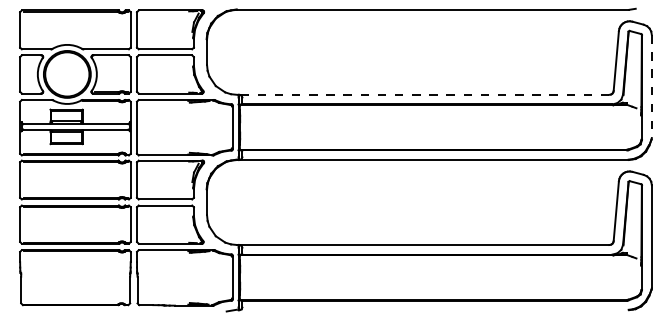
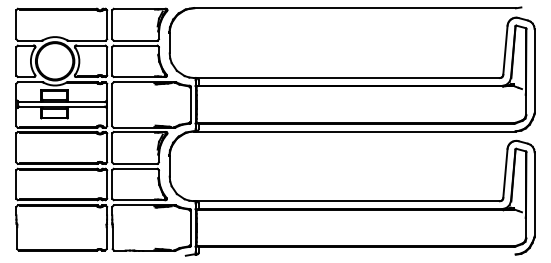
line: (651, 87) -> (534, 72), dashed -> solid
line: (422, 94) -> (346, 77), dashed -> solid

